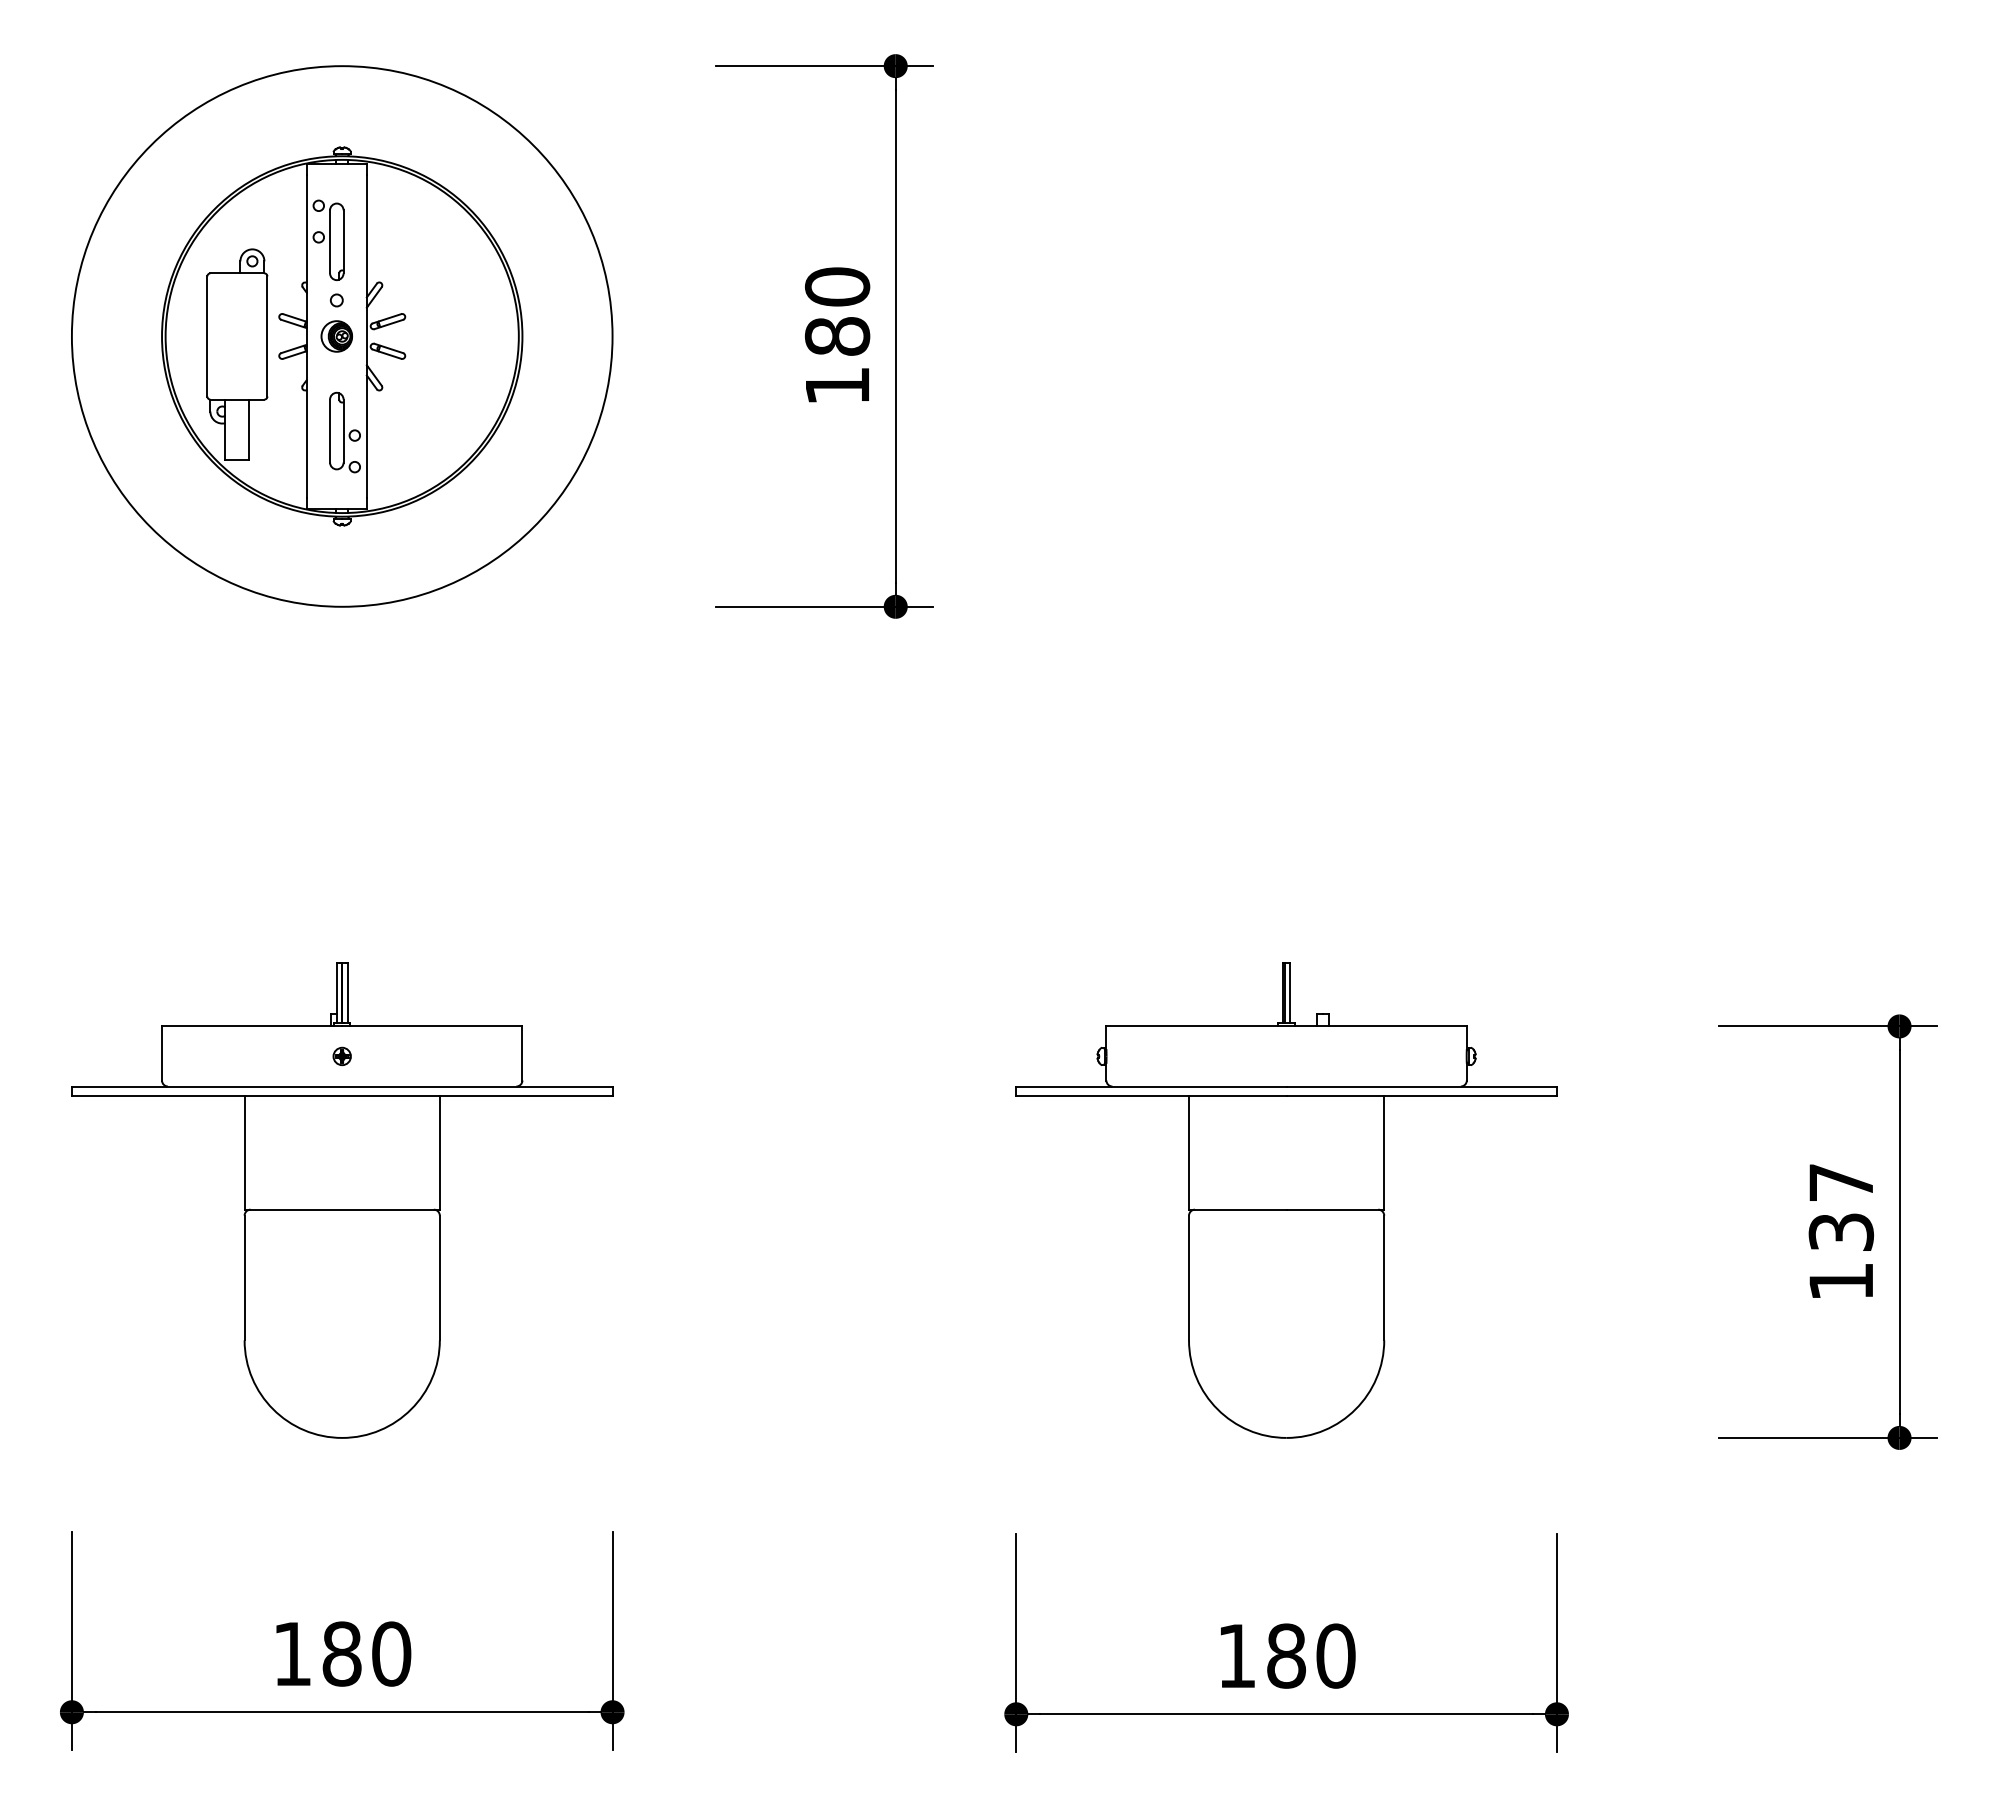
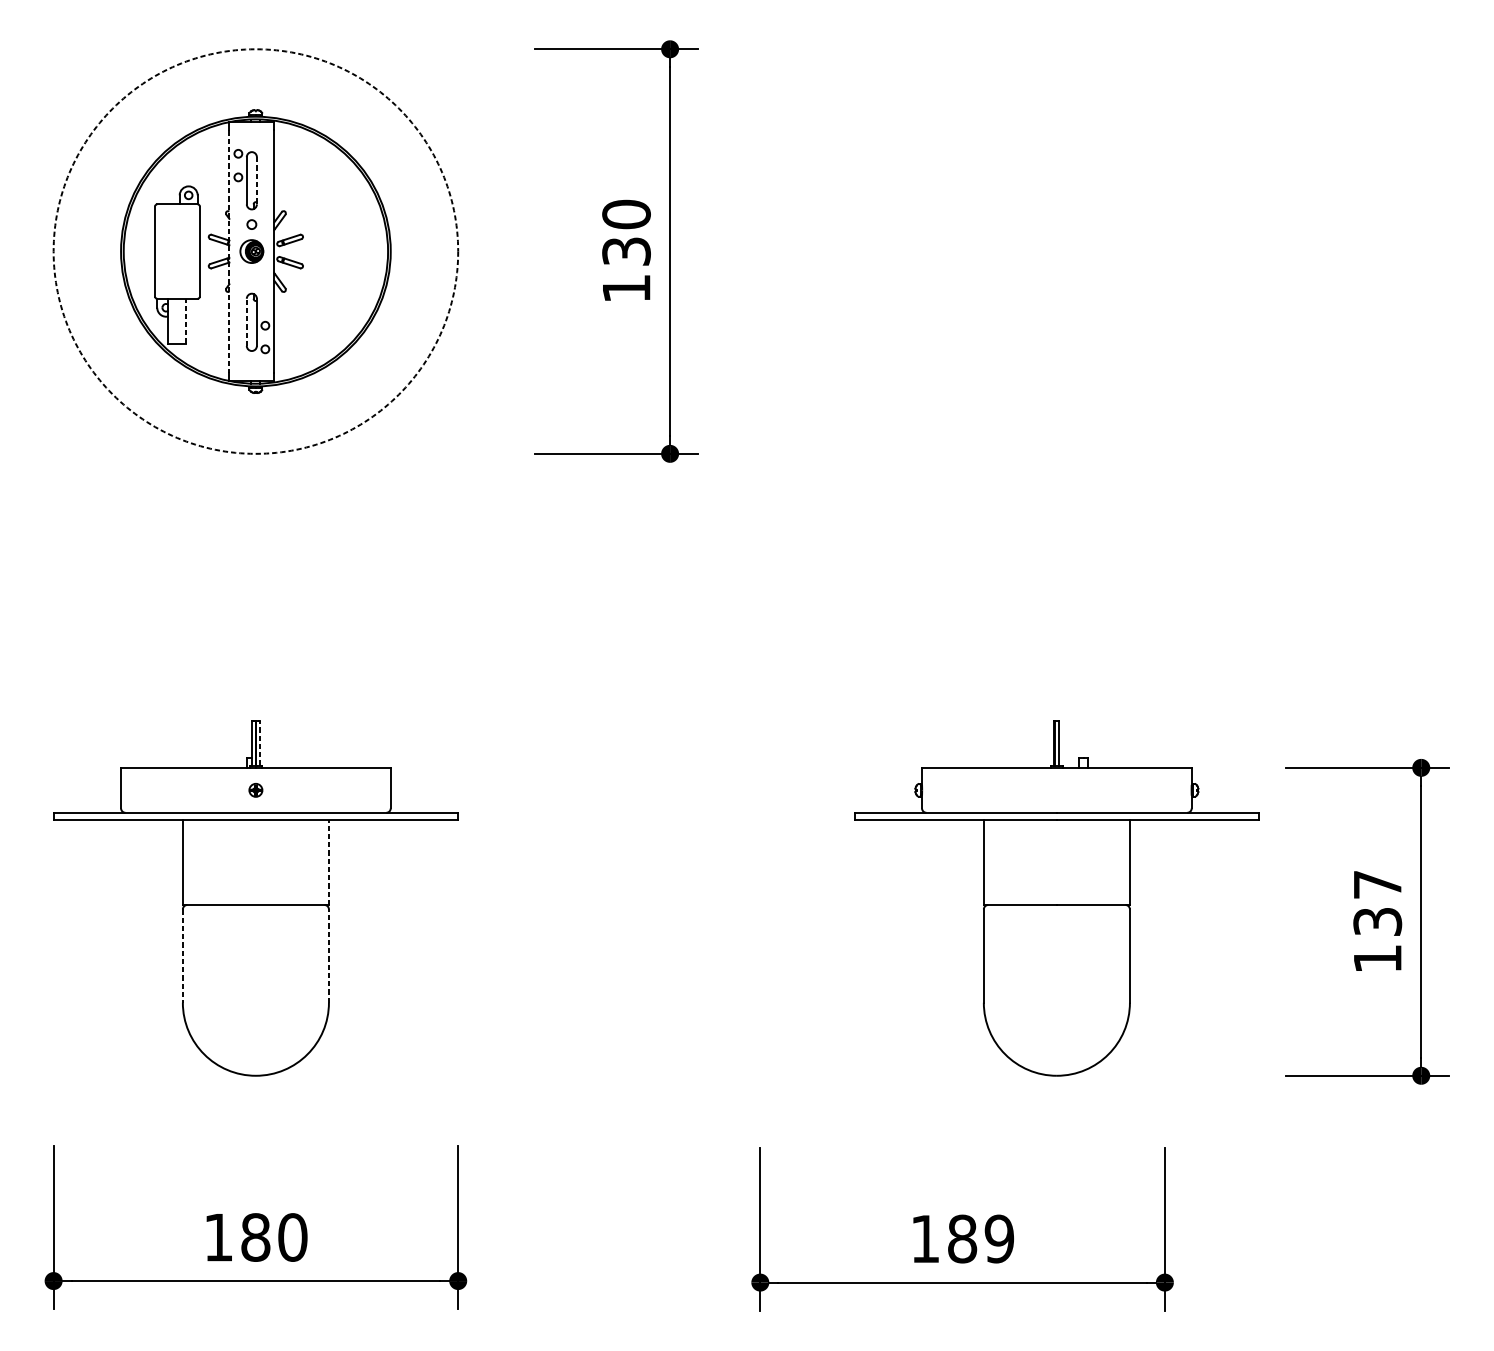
line: (343, 241) -> (256, 180), solid -> dashed
line: (306, 336) -> (229, 251), solid -> dashed
circle: (341, 336) -> (255, 251), solid -> dashed
text: (837, 336) -> (626, 251), 180 -> 130
line: (249, 429) -> (186, 321), solid -> dashed
line: (330, 431) -> (247, 322), solid -> dashed
line: (347, 992) -> (259, 742), solid -> dashed
line: (439, 1152) -> (328, 862), solid -> dashed
part: (1286, 1200) -> (1056, 898), moved
line: (439, 1277) -> (328, 955), solid -> dashed
line: (244, 1278) -> (182, 956), solid -> dashed
text: (1335, 1655) -> (999, 1238), 180 -> 189

